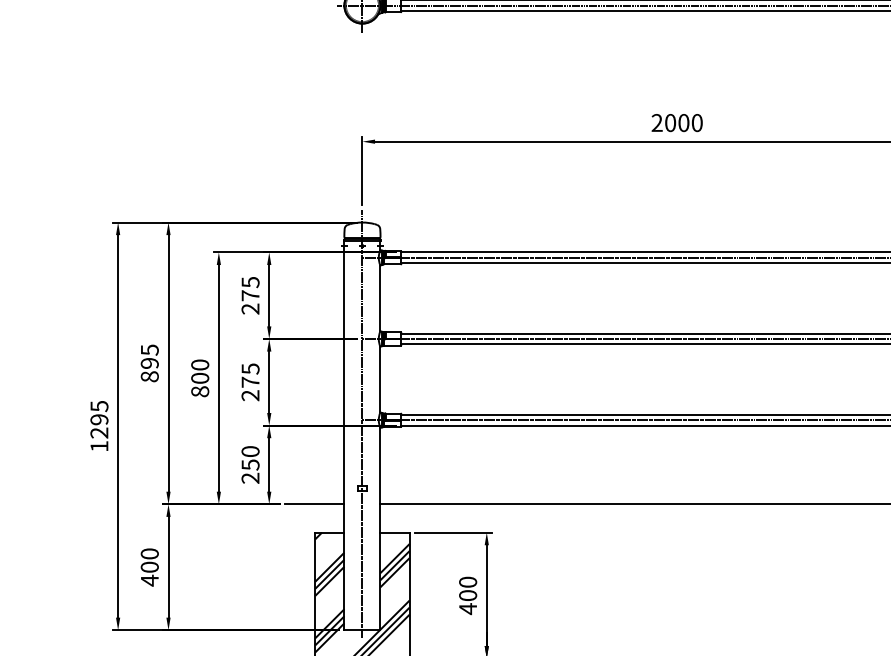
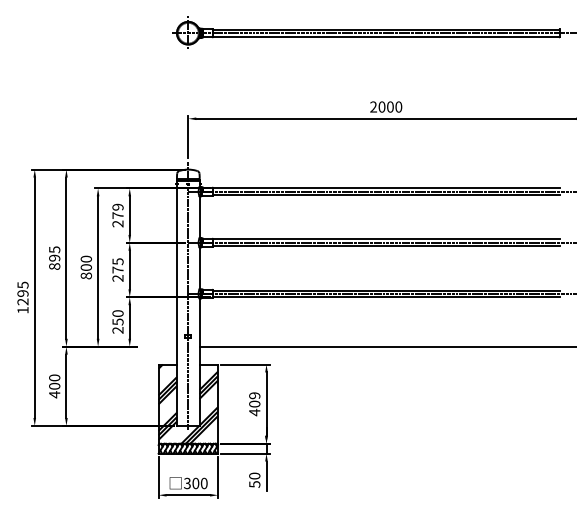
text: (249, 281) -> (117, 206), 275 -> 279
line: (314, 503) -> (158, 346), removed
text: (467, 581) -> (254, 395), 400 -> 409

